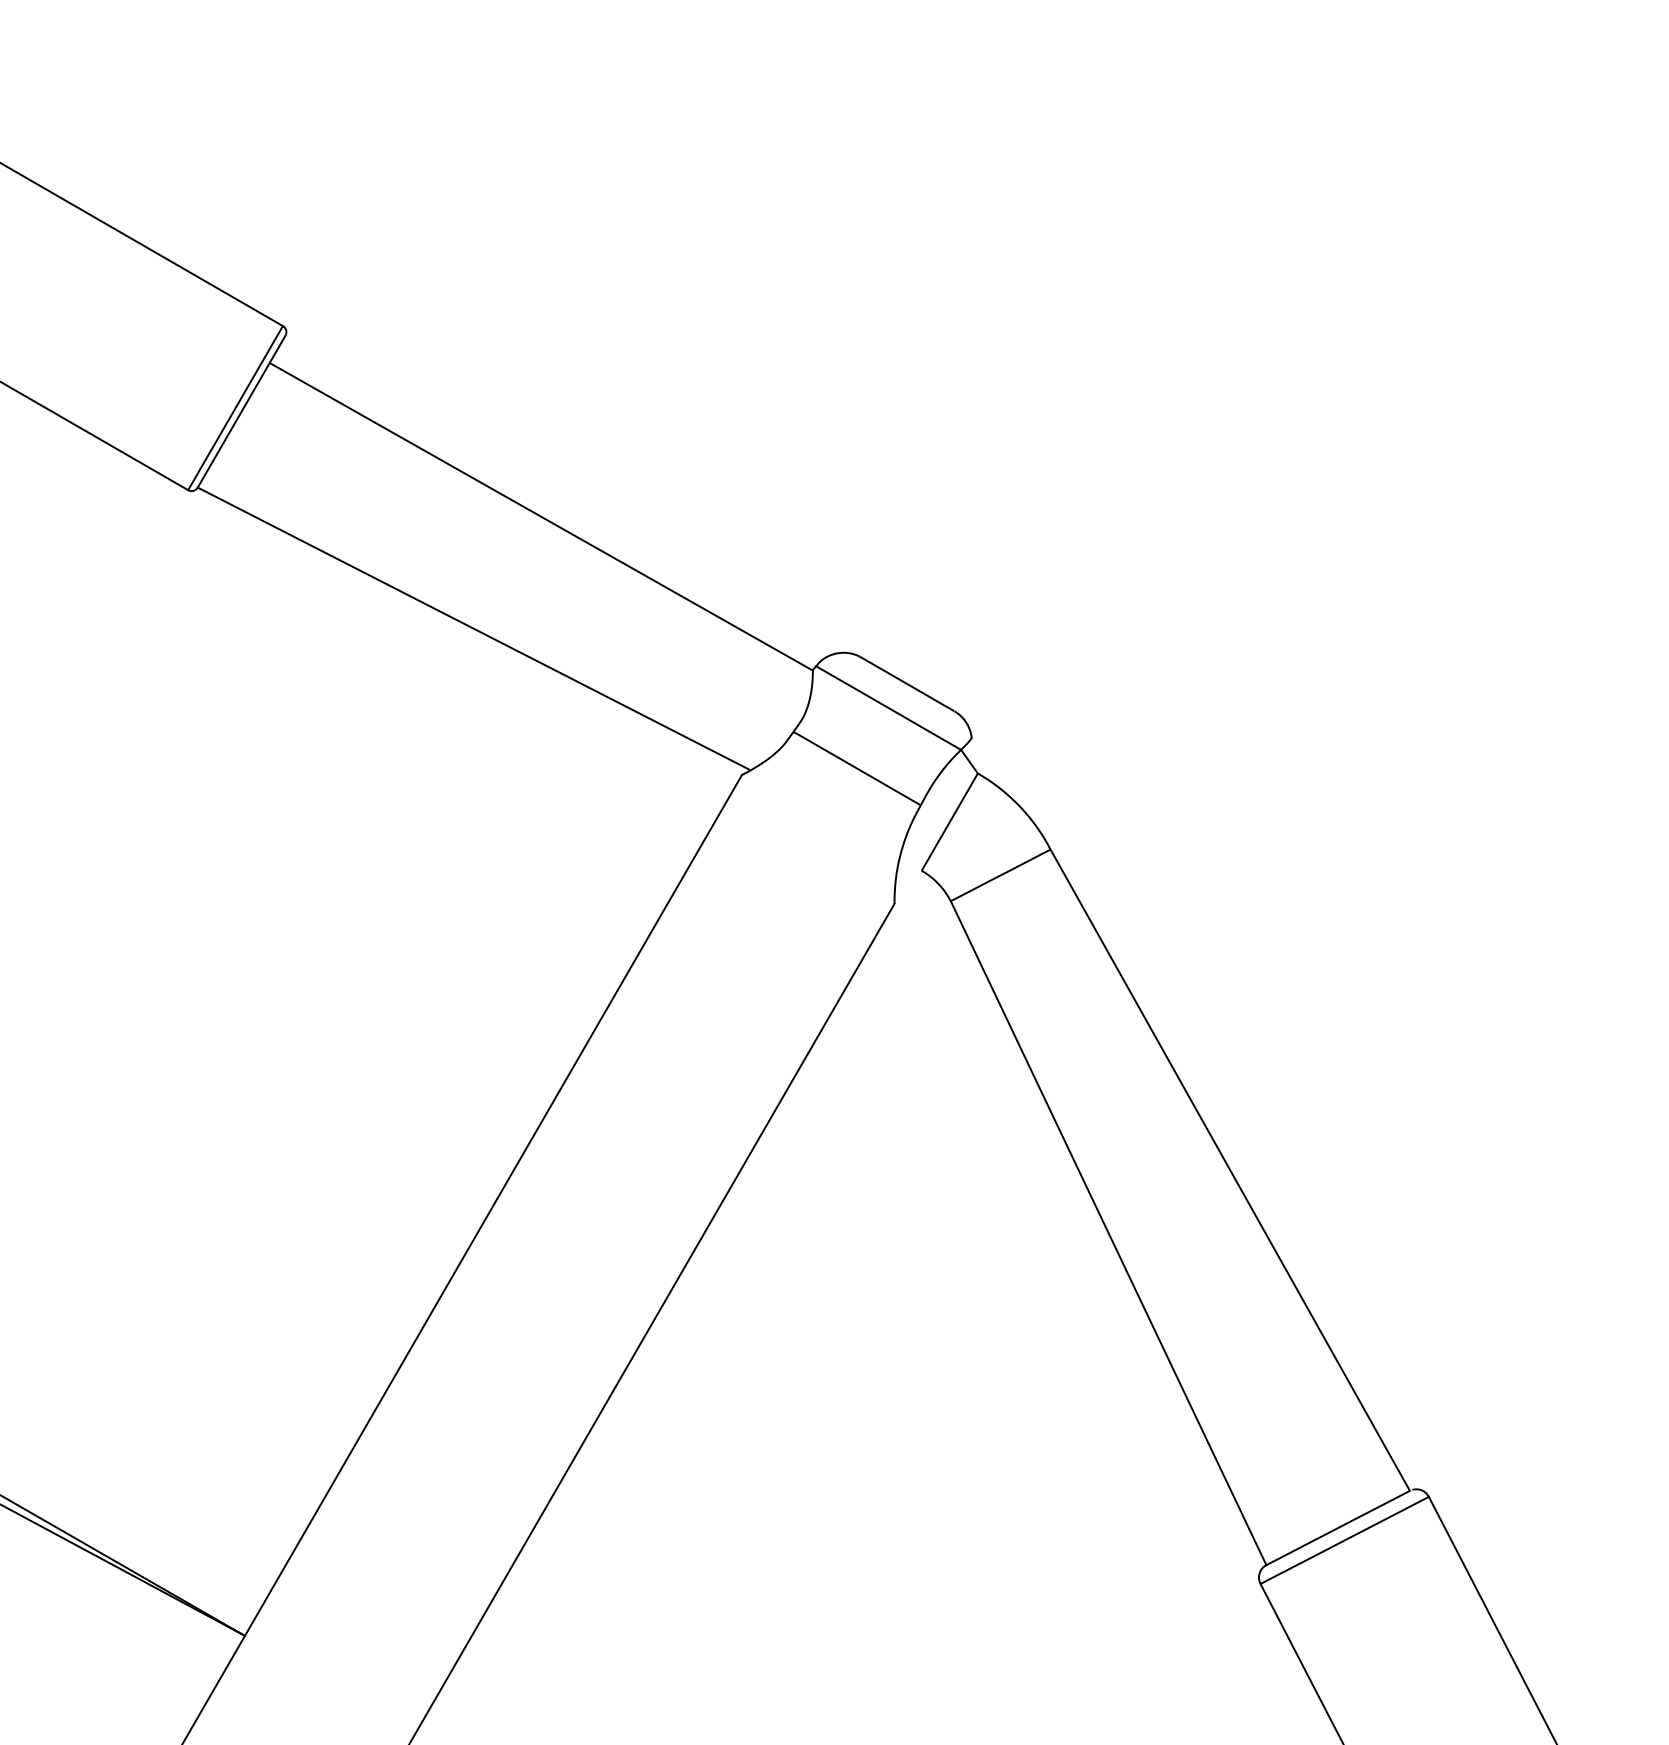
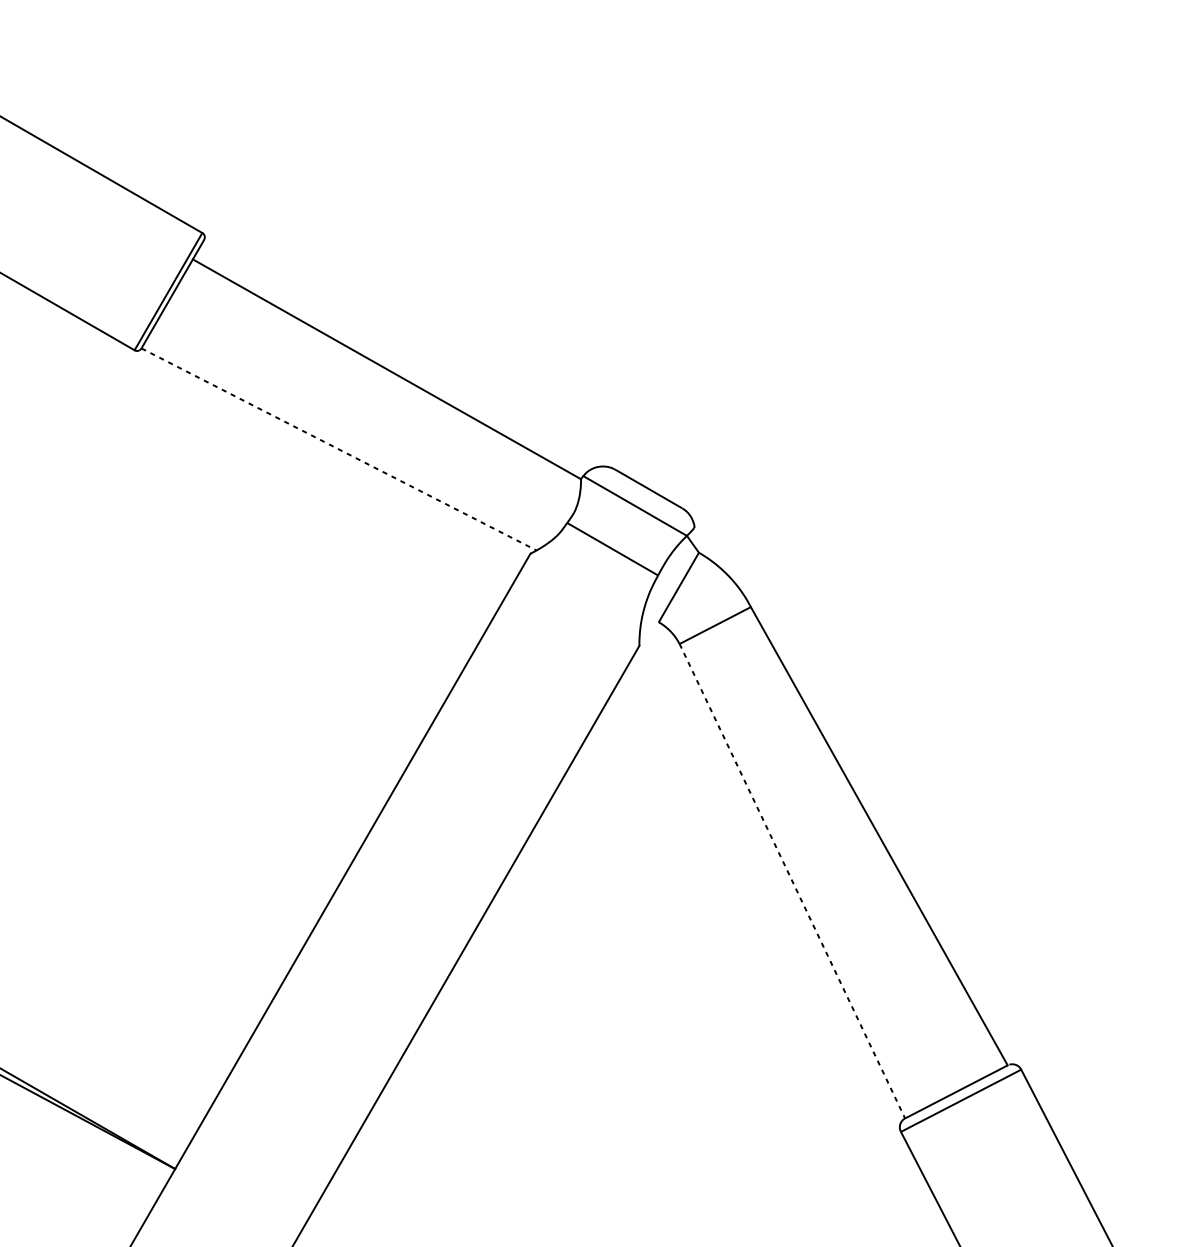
line: (474, 629) -> (339, 449), solid -> dashed
line: (1108, 1233) -> (792, 881), solid -> dashed

